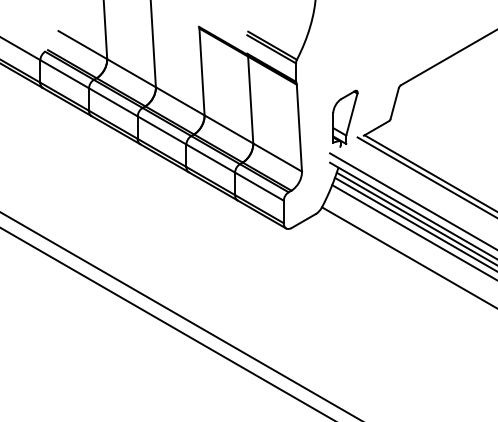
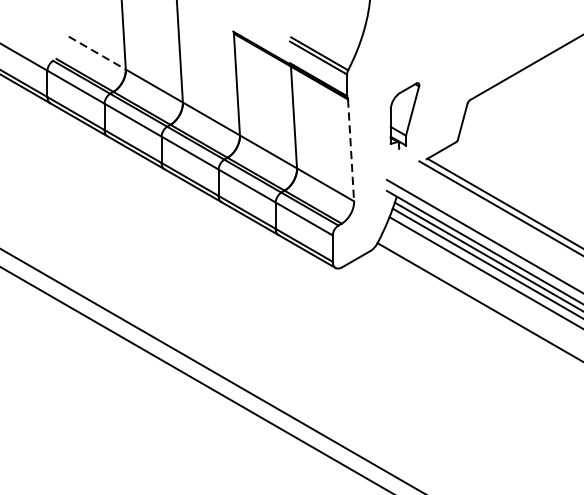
line: (83, 45) -> (98, 53), solid -> dashed
part: (345, 118) -> (405, 115), moved
line: (299, 128) -> (351, 150), solid -> dashed

